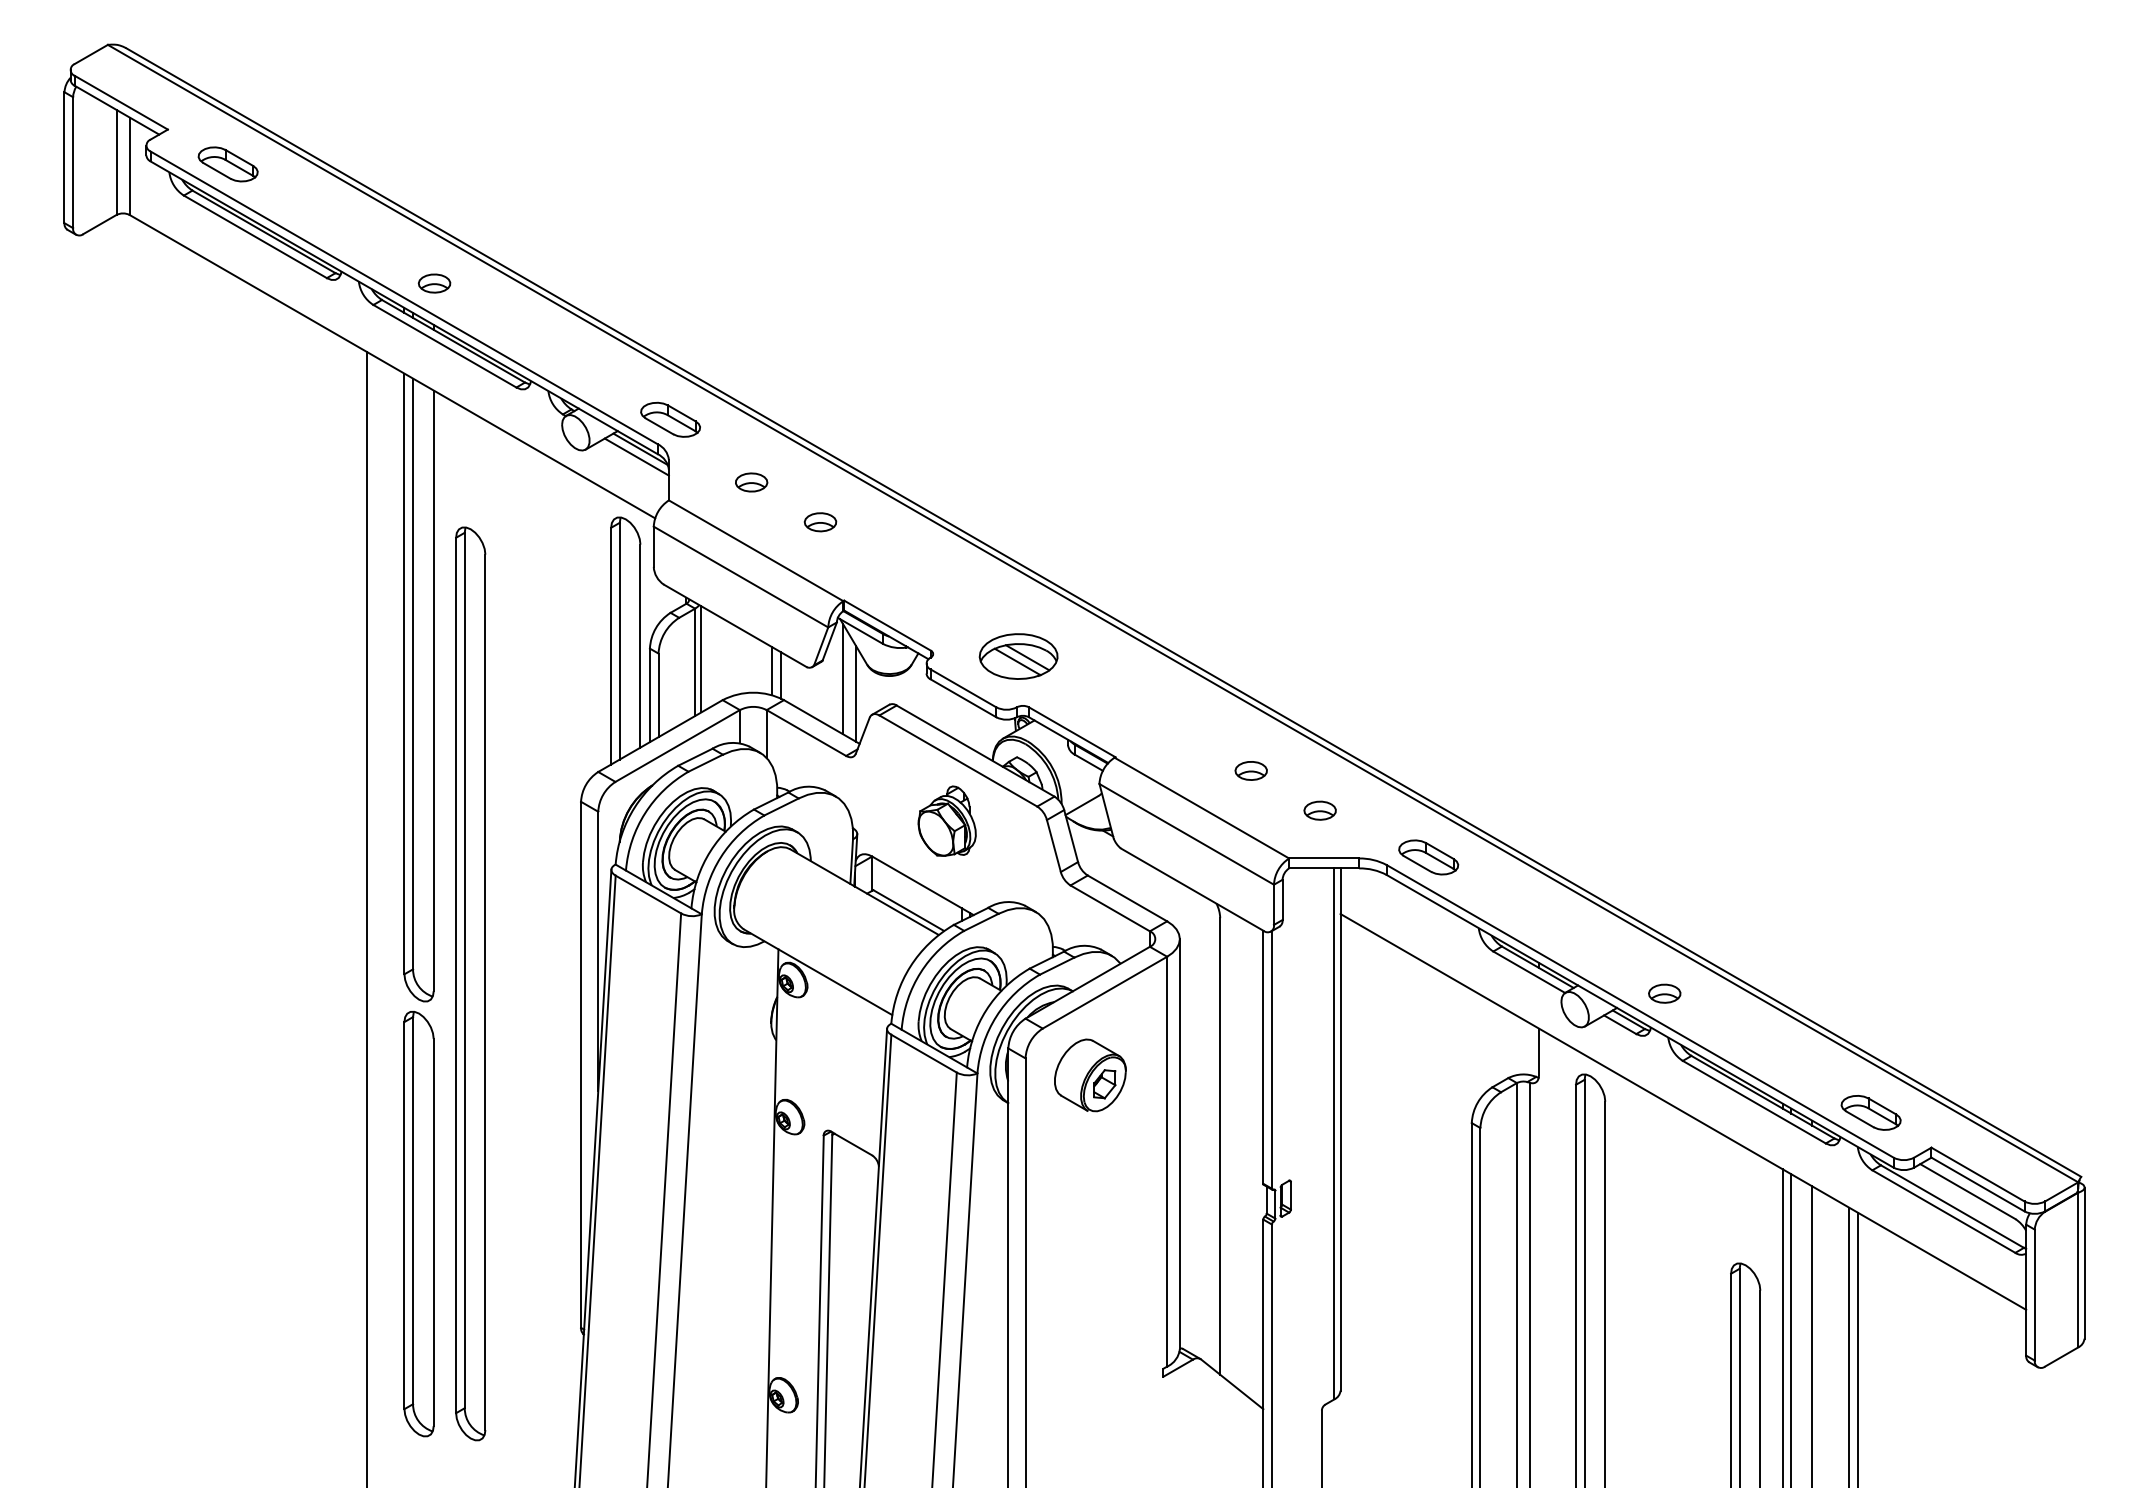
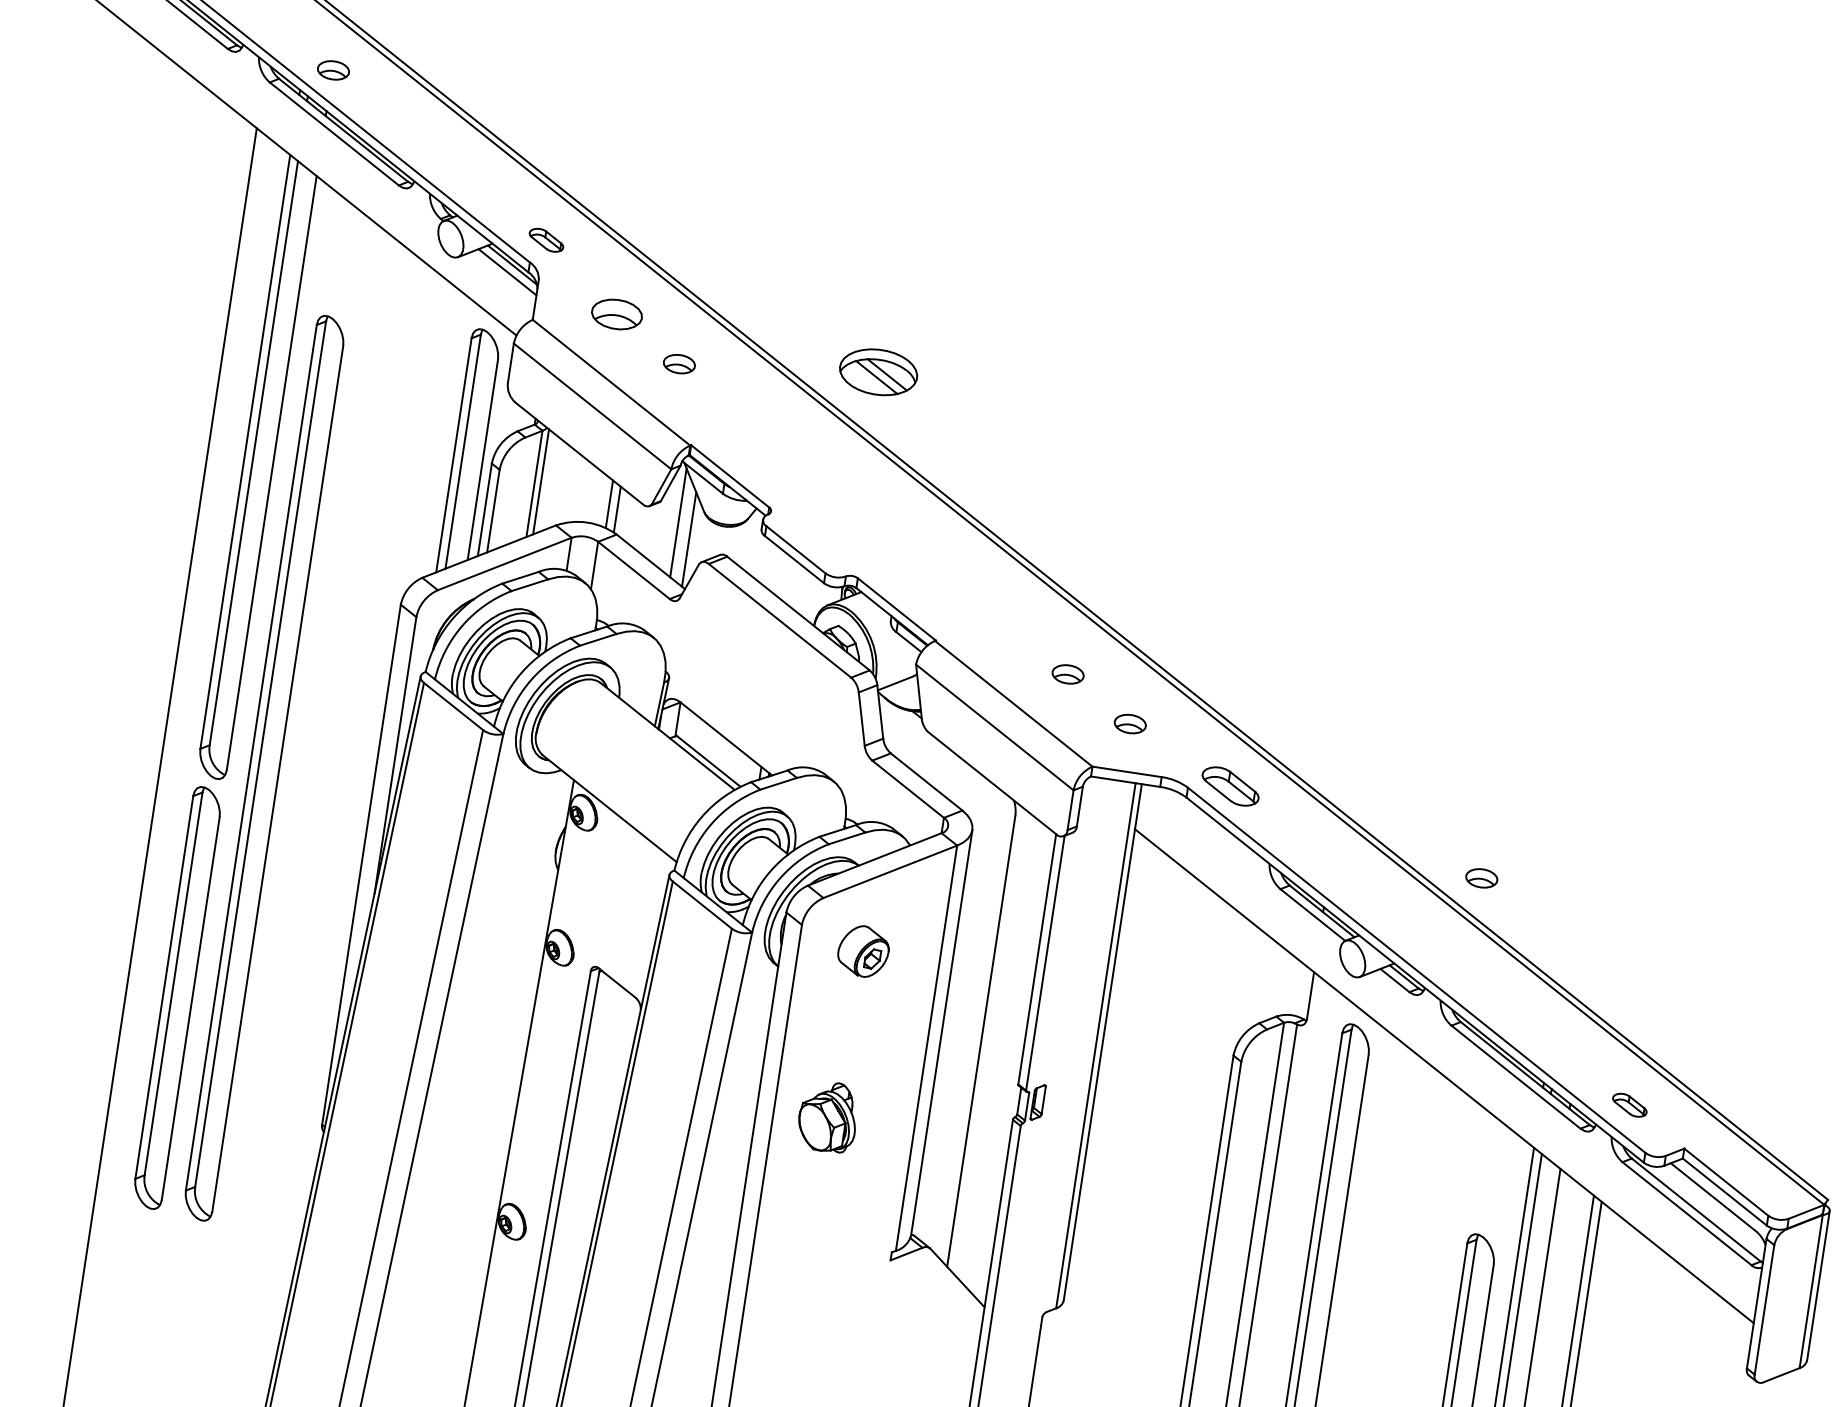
part: (670, 419) -> (546, 240), size x0.6
part: (751, 482) -> (617, 314), size x1.6
part: (1018, 656) -> (878, 372), moved
part: (946, 820) -> (827, 1116), moved
part: (1664, 993) -> (1481, 878), moved
part: (1090, 1075) -> (863, 951), size x0.7
part: (1870, 1112) -> (1629, 1104), size x0.6

